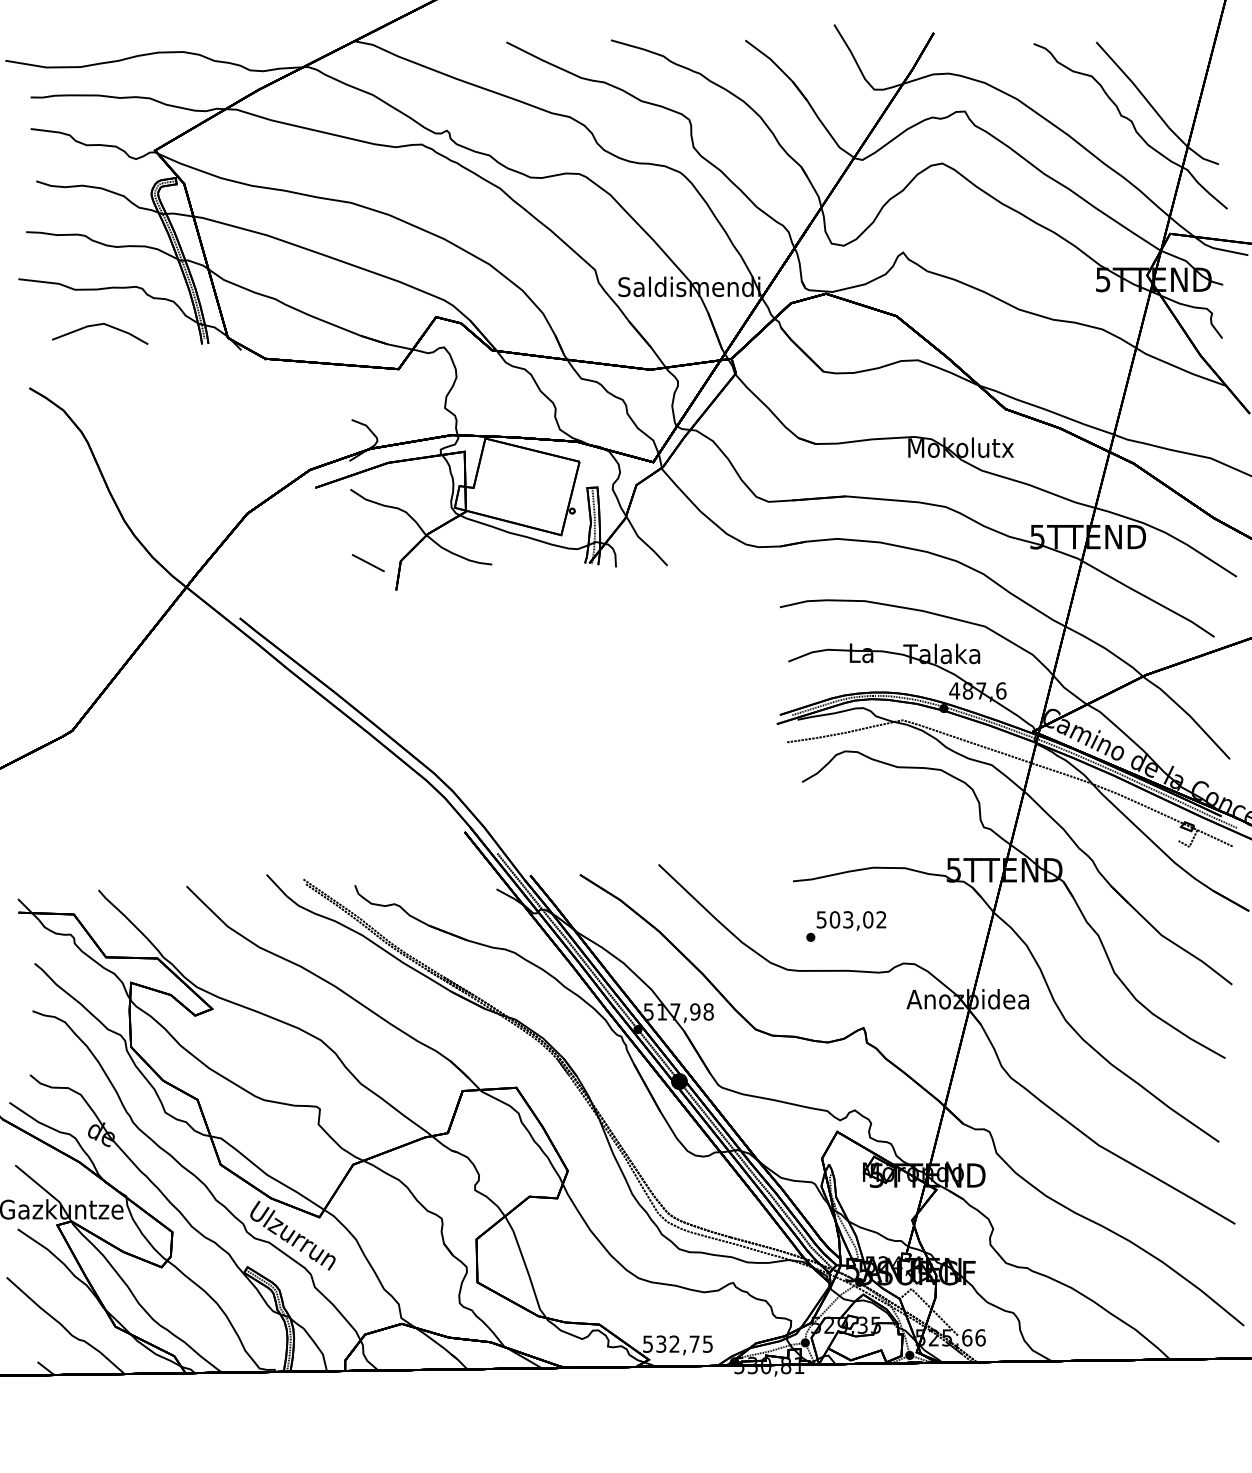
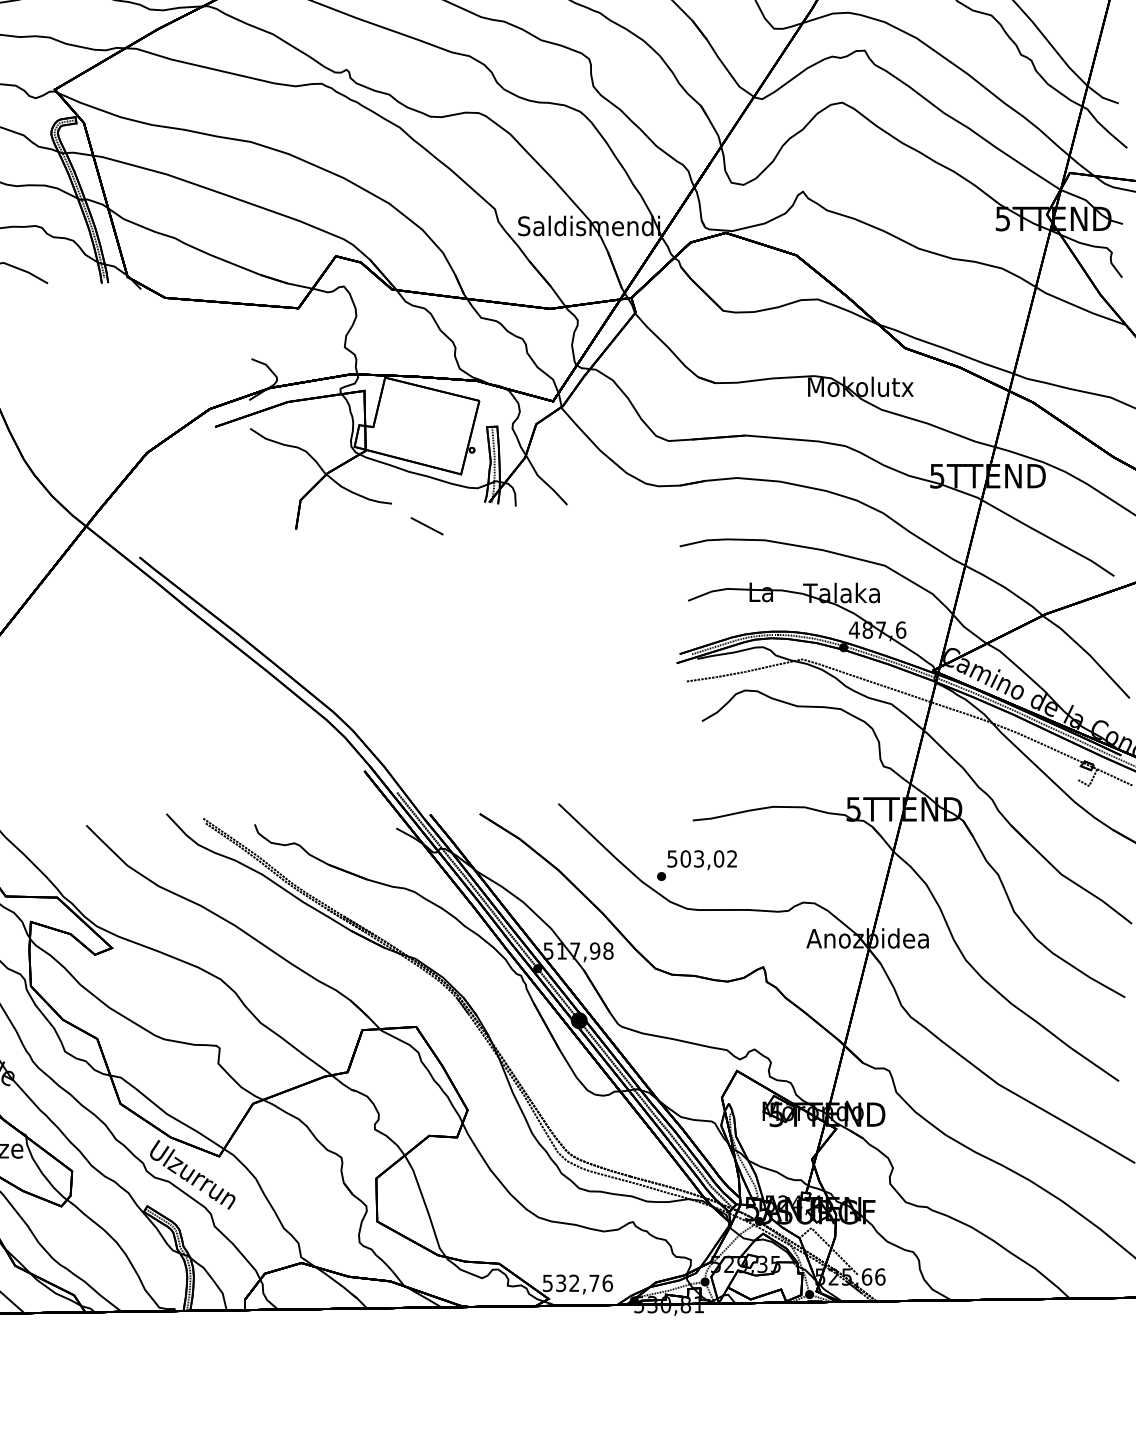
line: (367, 563) -> (426, 526), moved
text: (846, 926) -> (697, 865), moved
text: (707, 1343) -> (607, 1282), 532,75 -> 532,76

